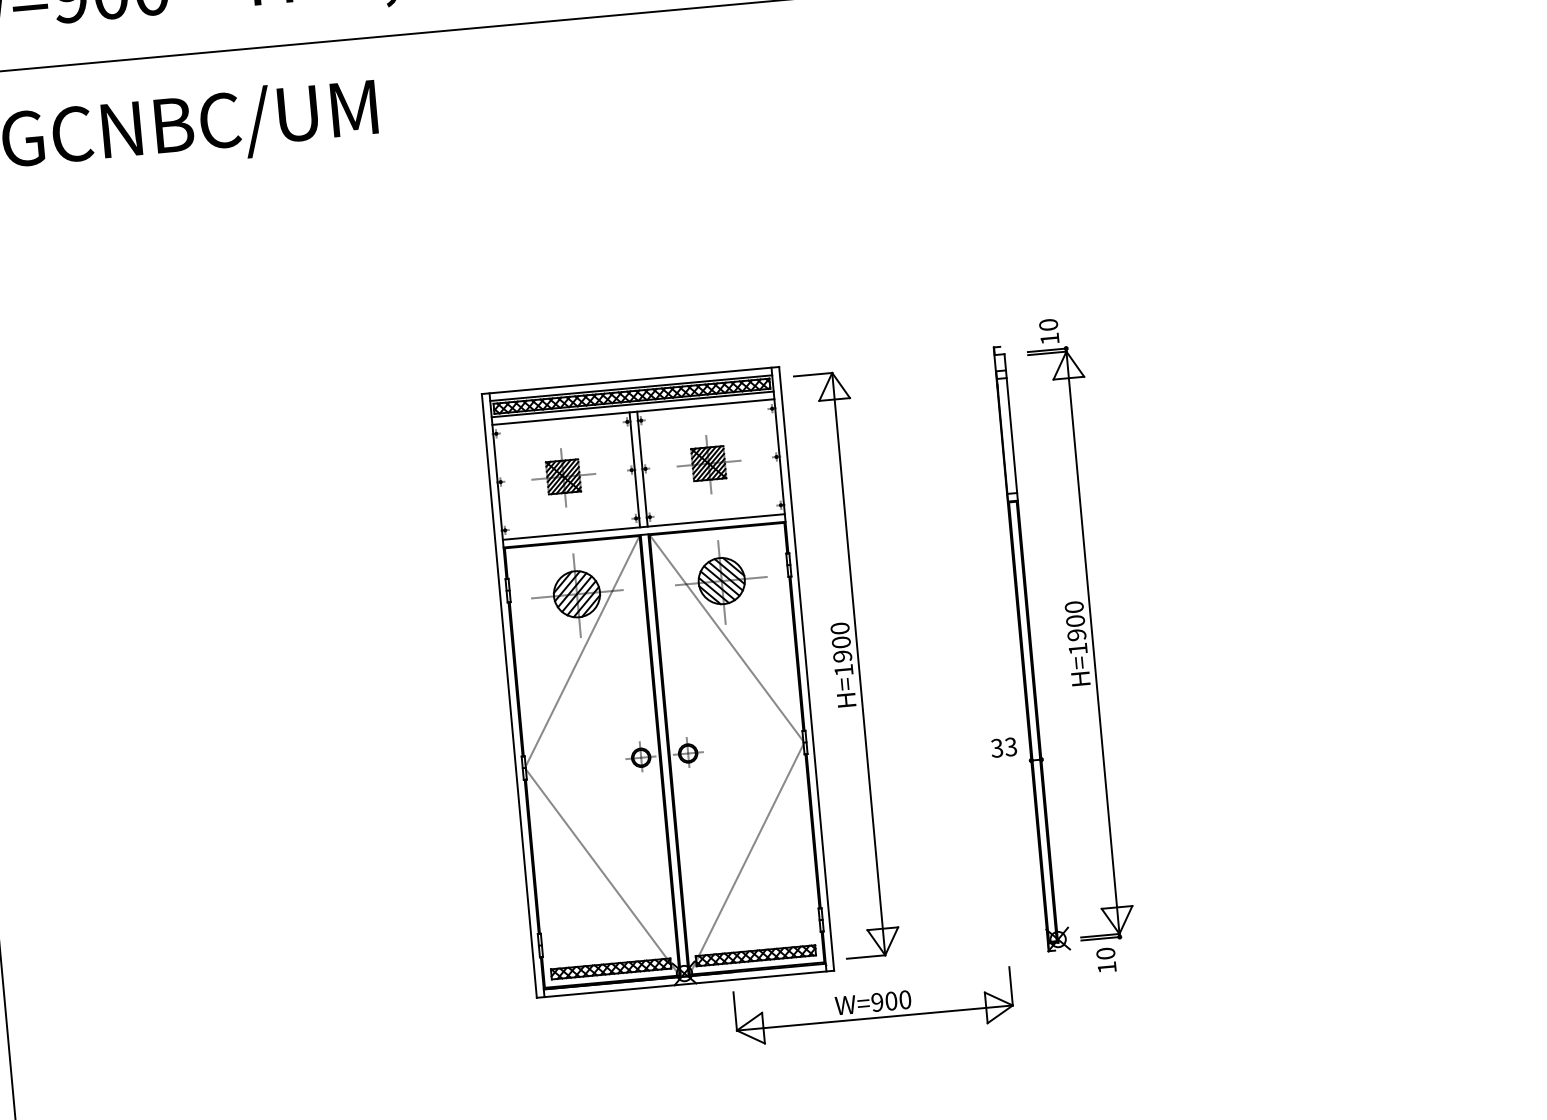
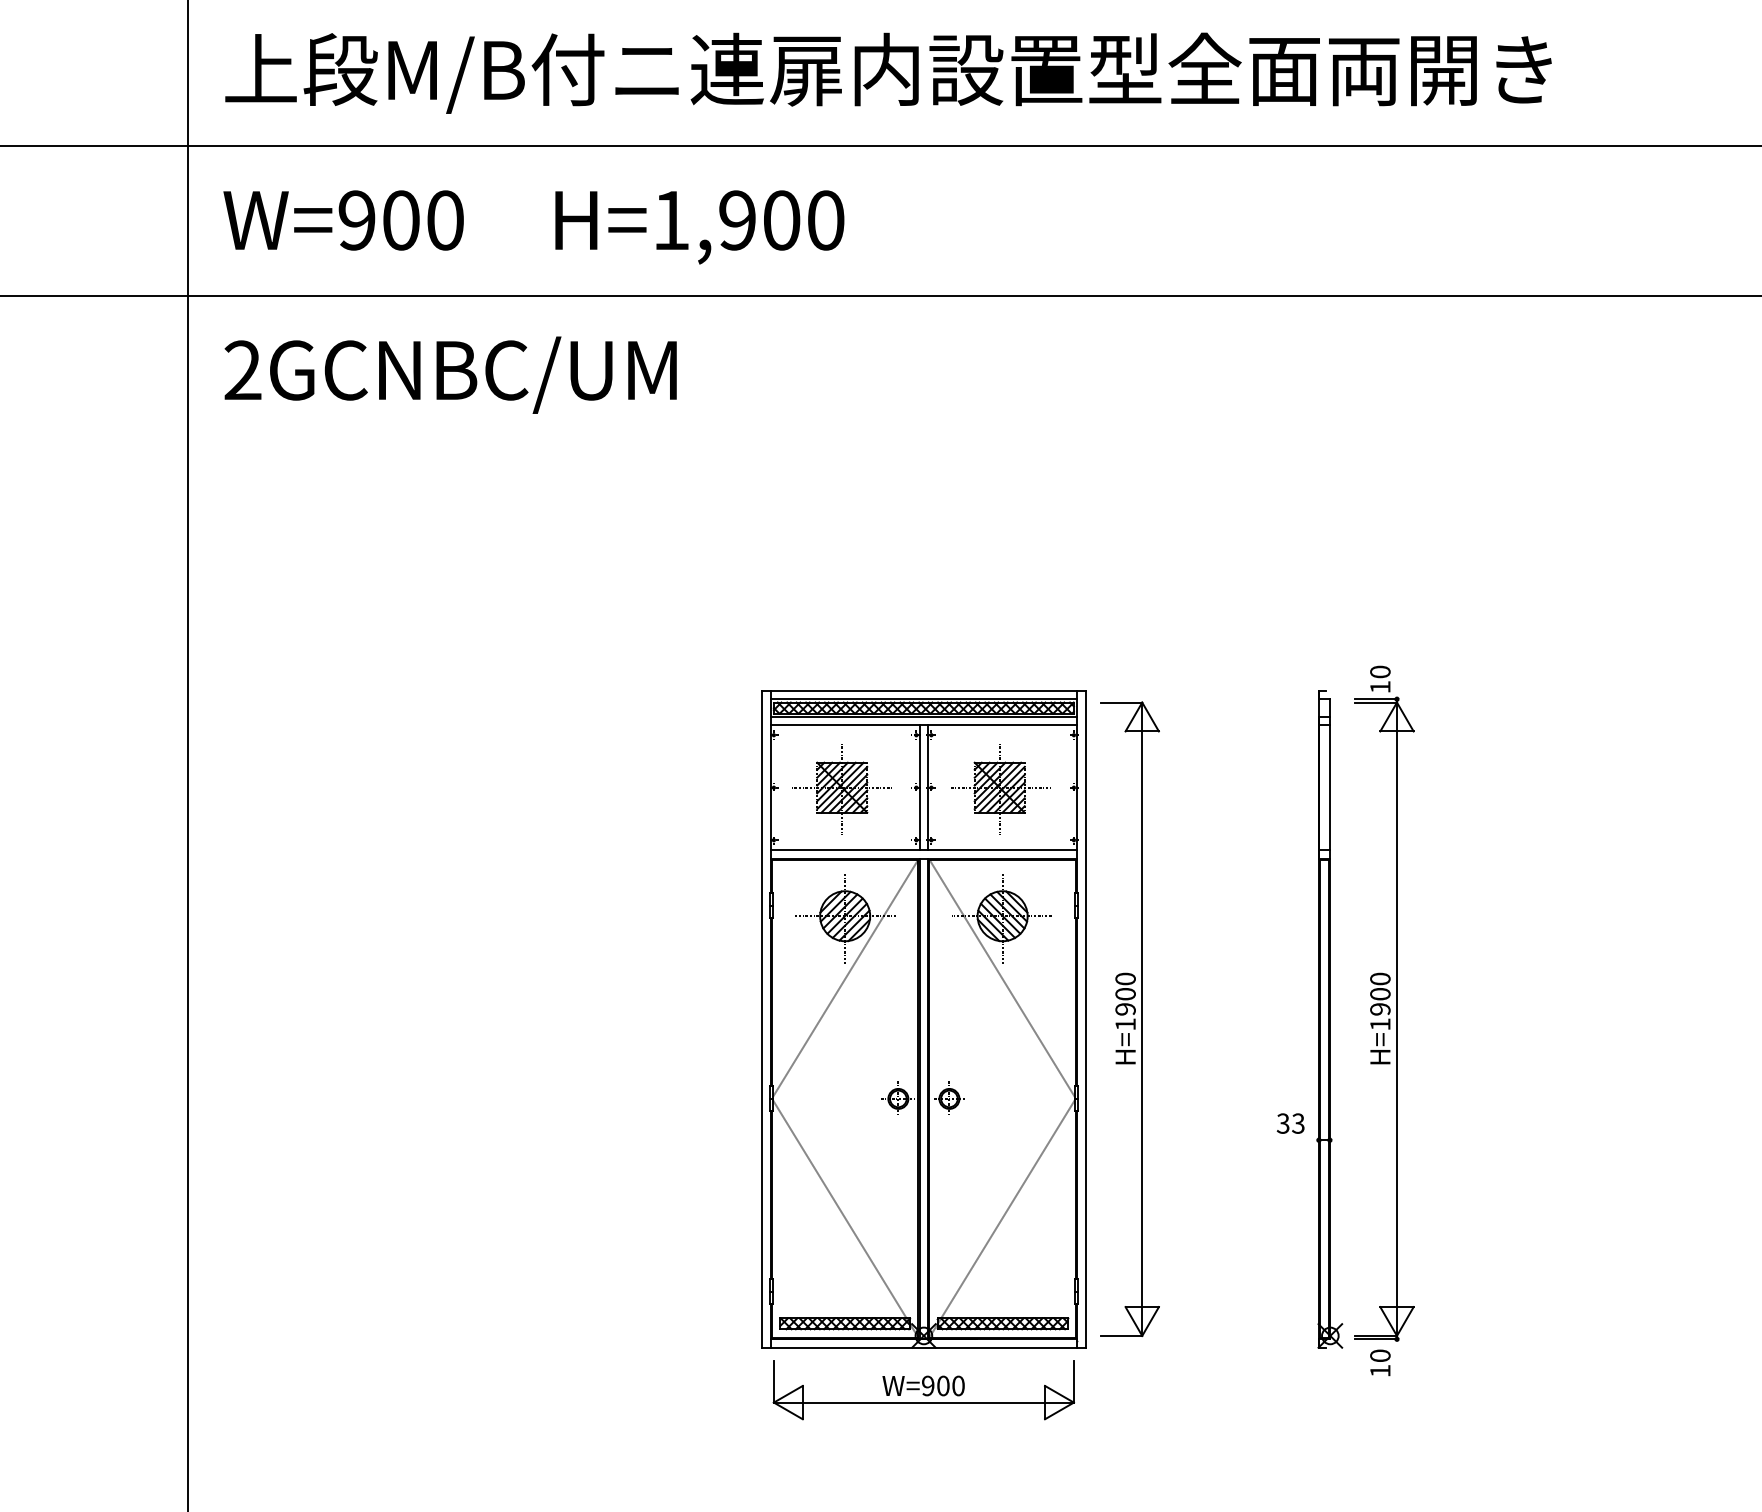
part: (709, 464) -> (1000, 789), size x1.43
part: (563, 478) -> (841, 789), size x1.43
part: (873, 1006) -> (923, 1390), moved

